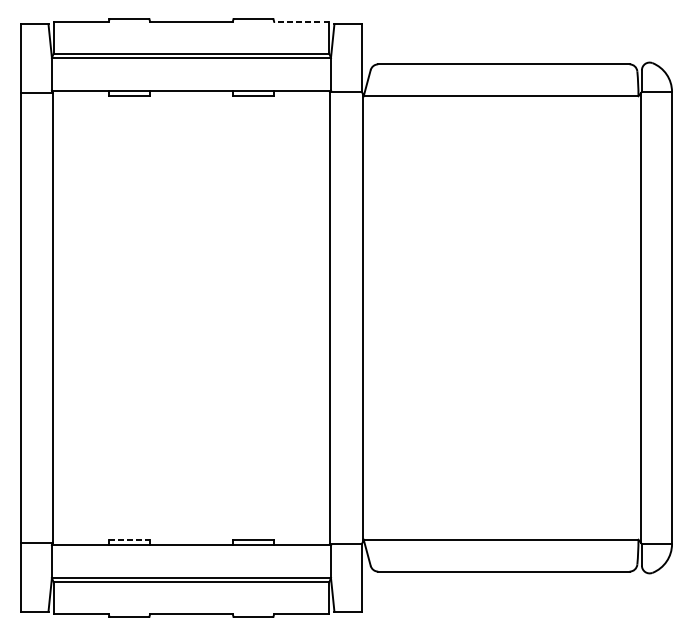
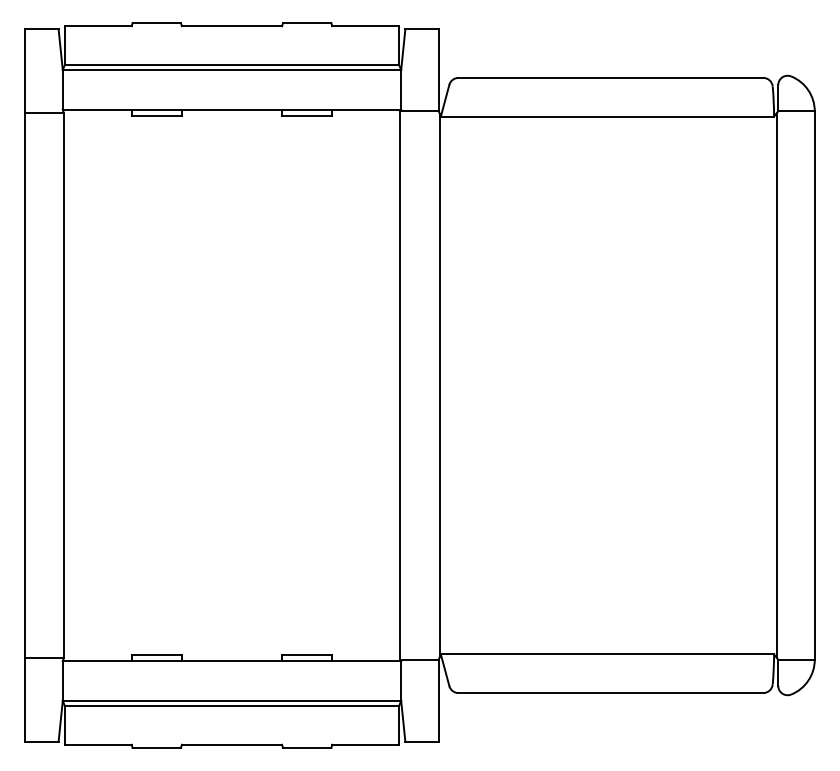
line: (301, 21) -> (365, 26), dashed -> solid
line: (130, 539) -> (157, 654), dashed -> solid

